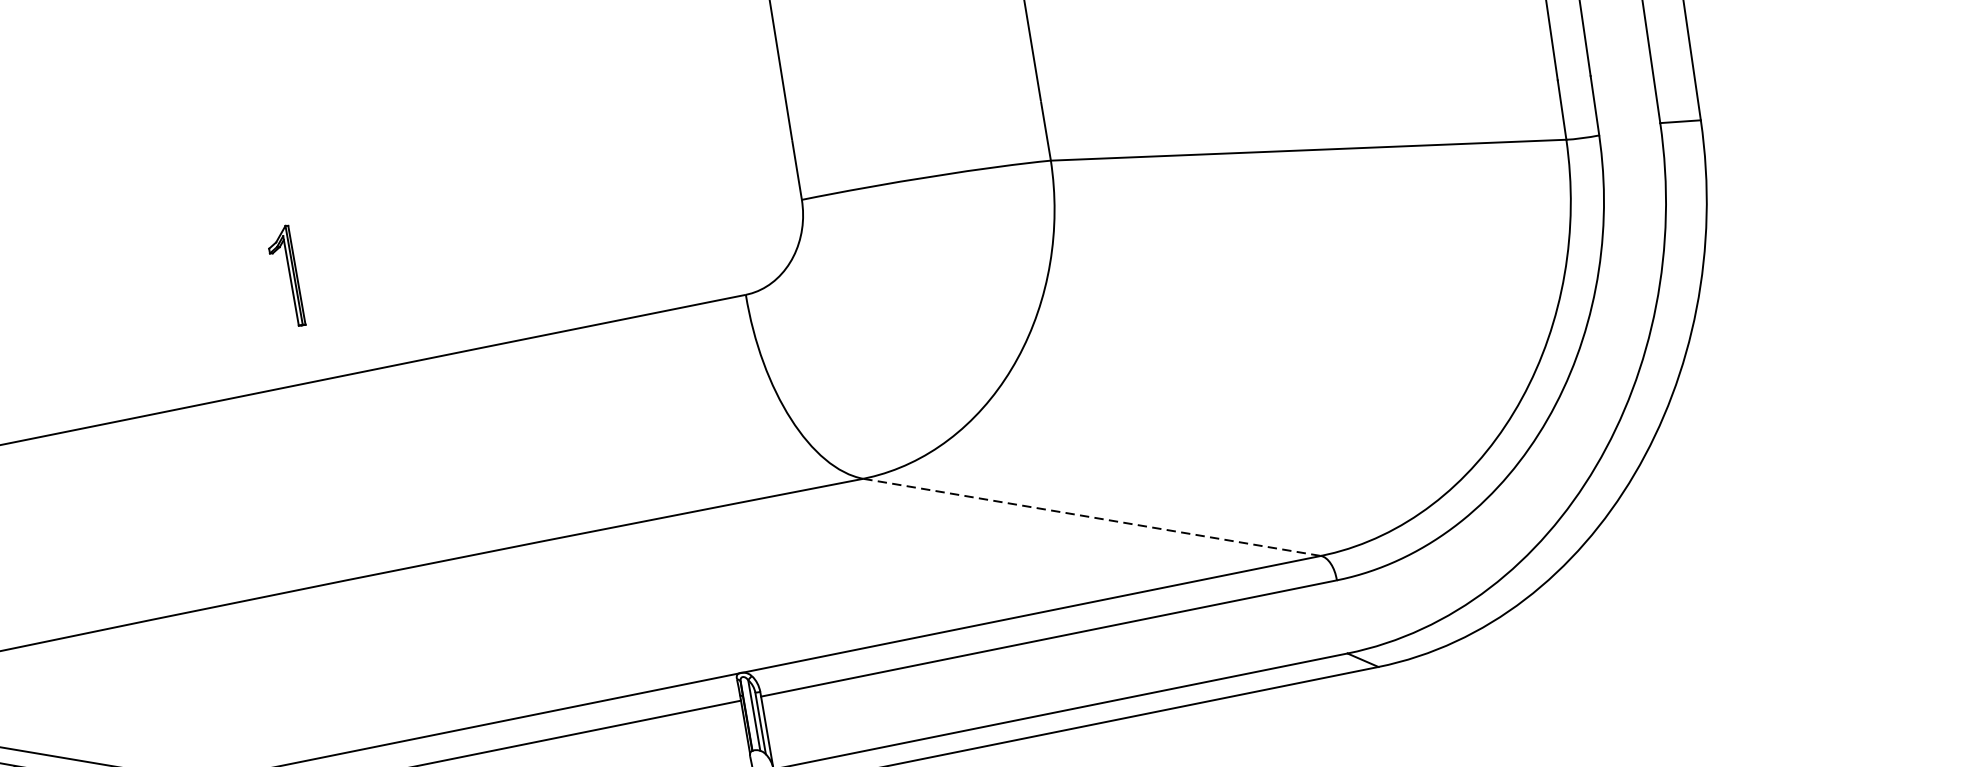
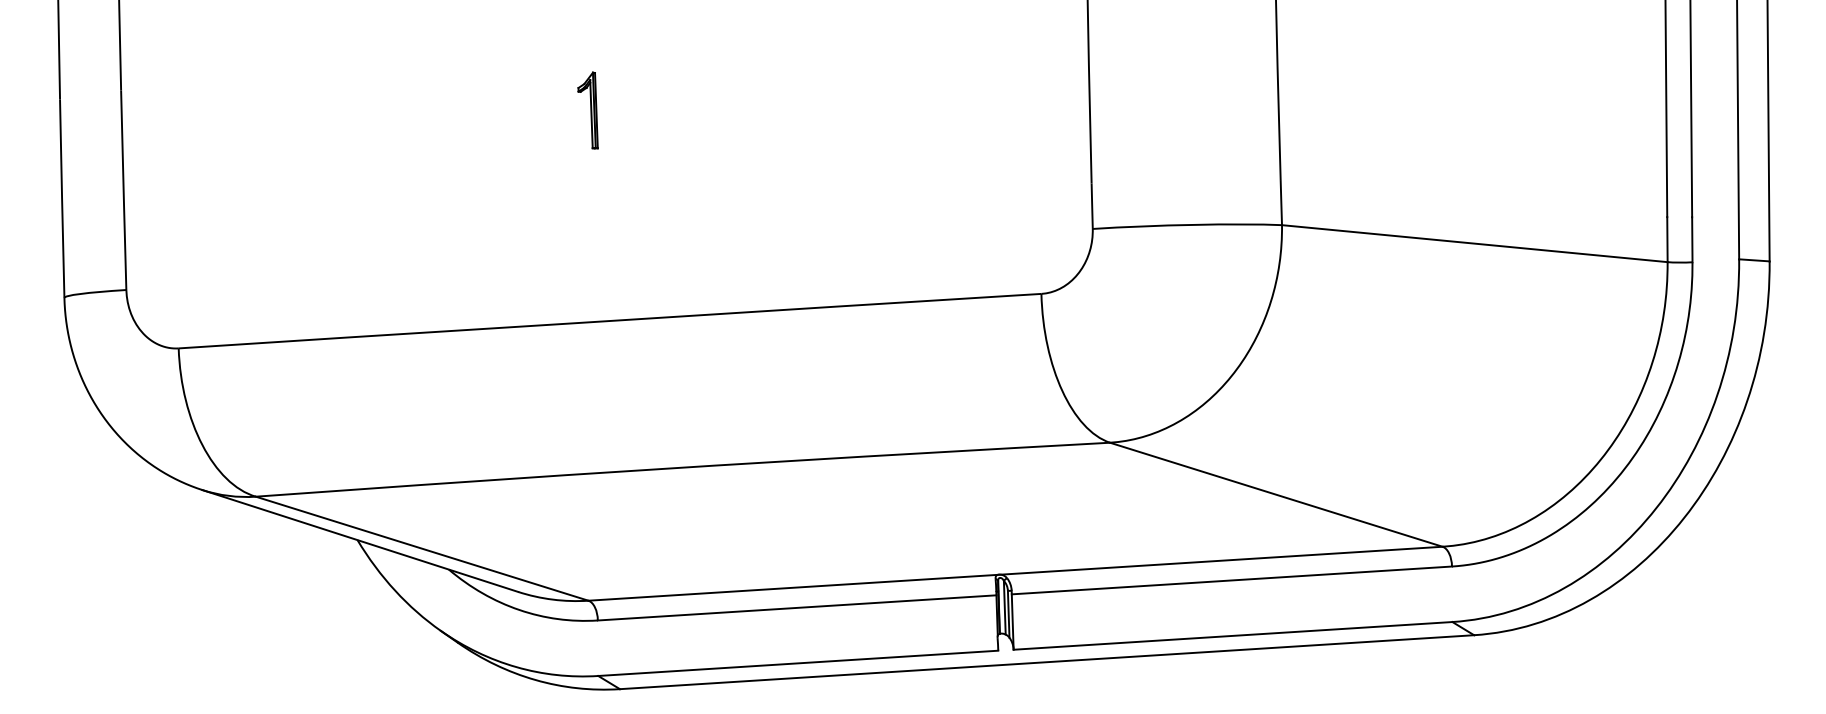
part: (285, 276) -> (587, 110), moved
line: (1092, 517) -> (1276, 494), dashed -> solid

